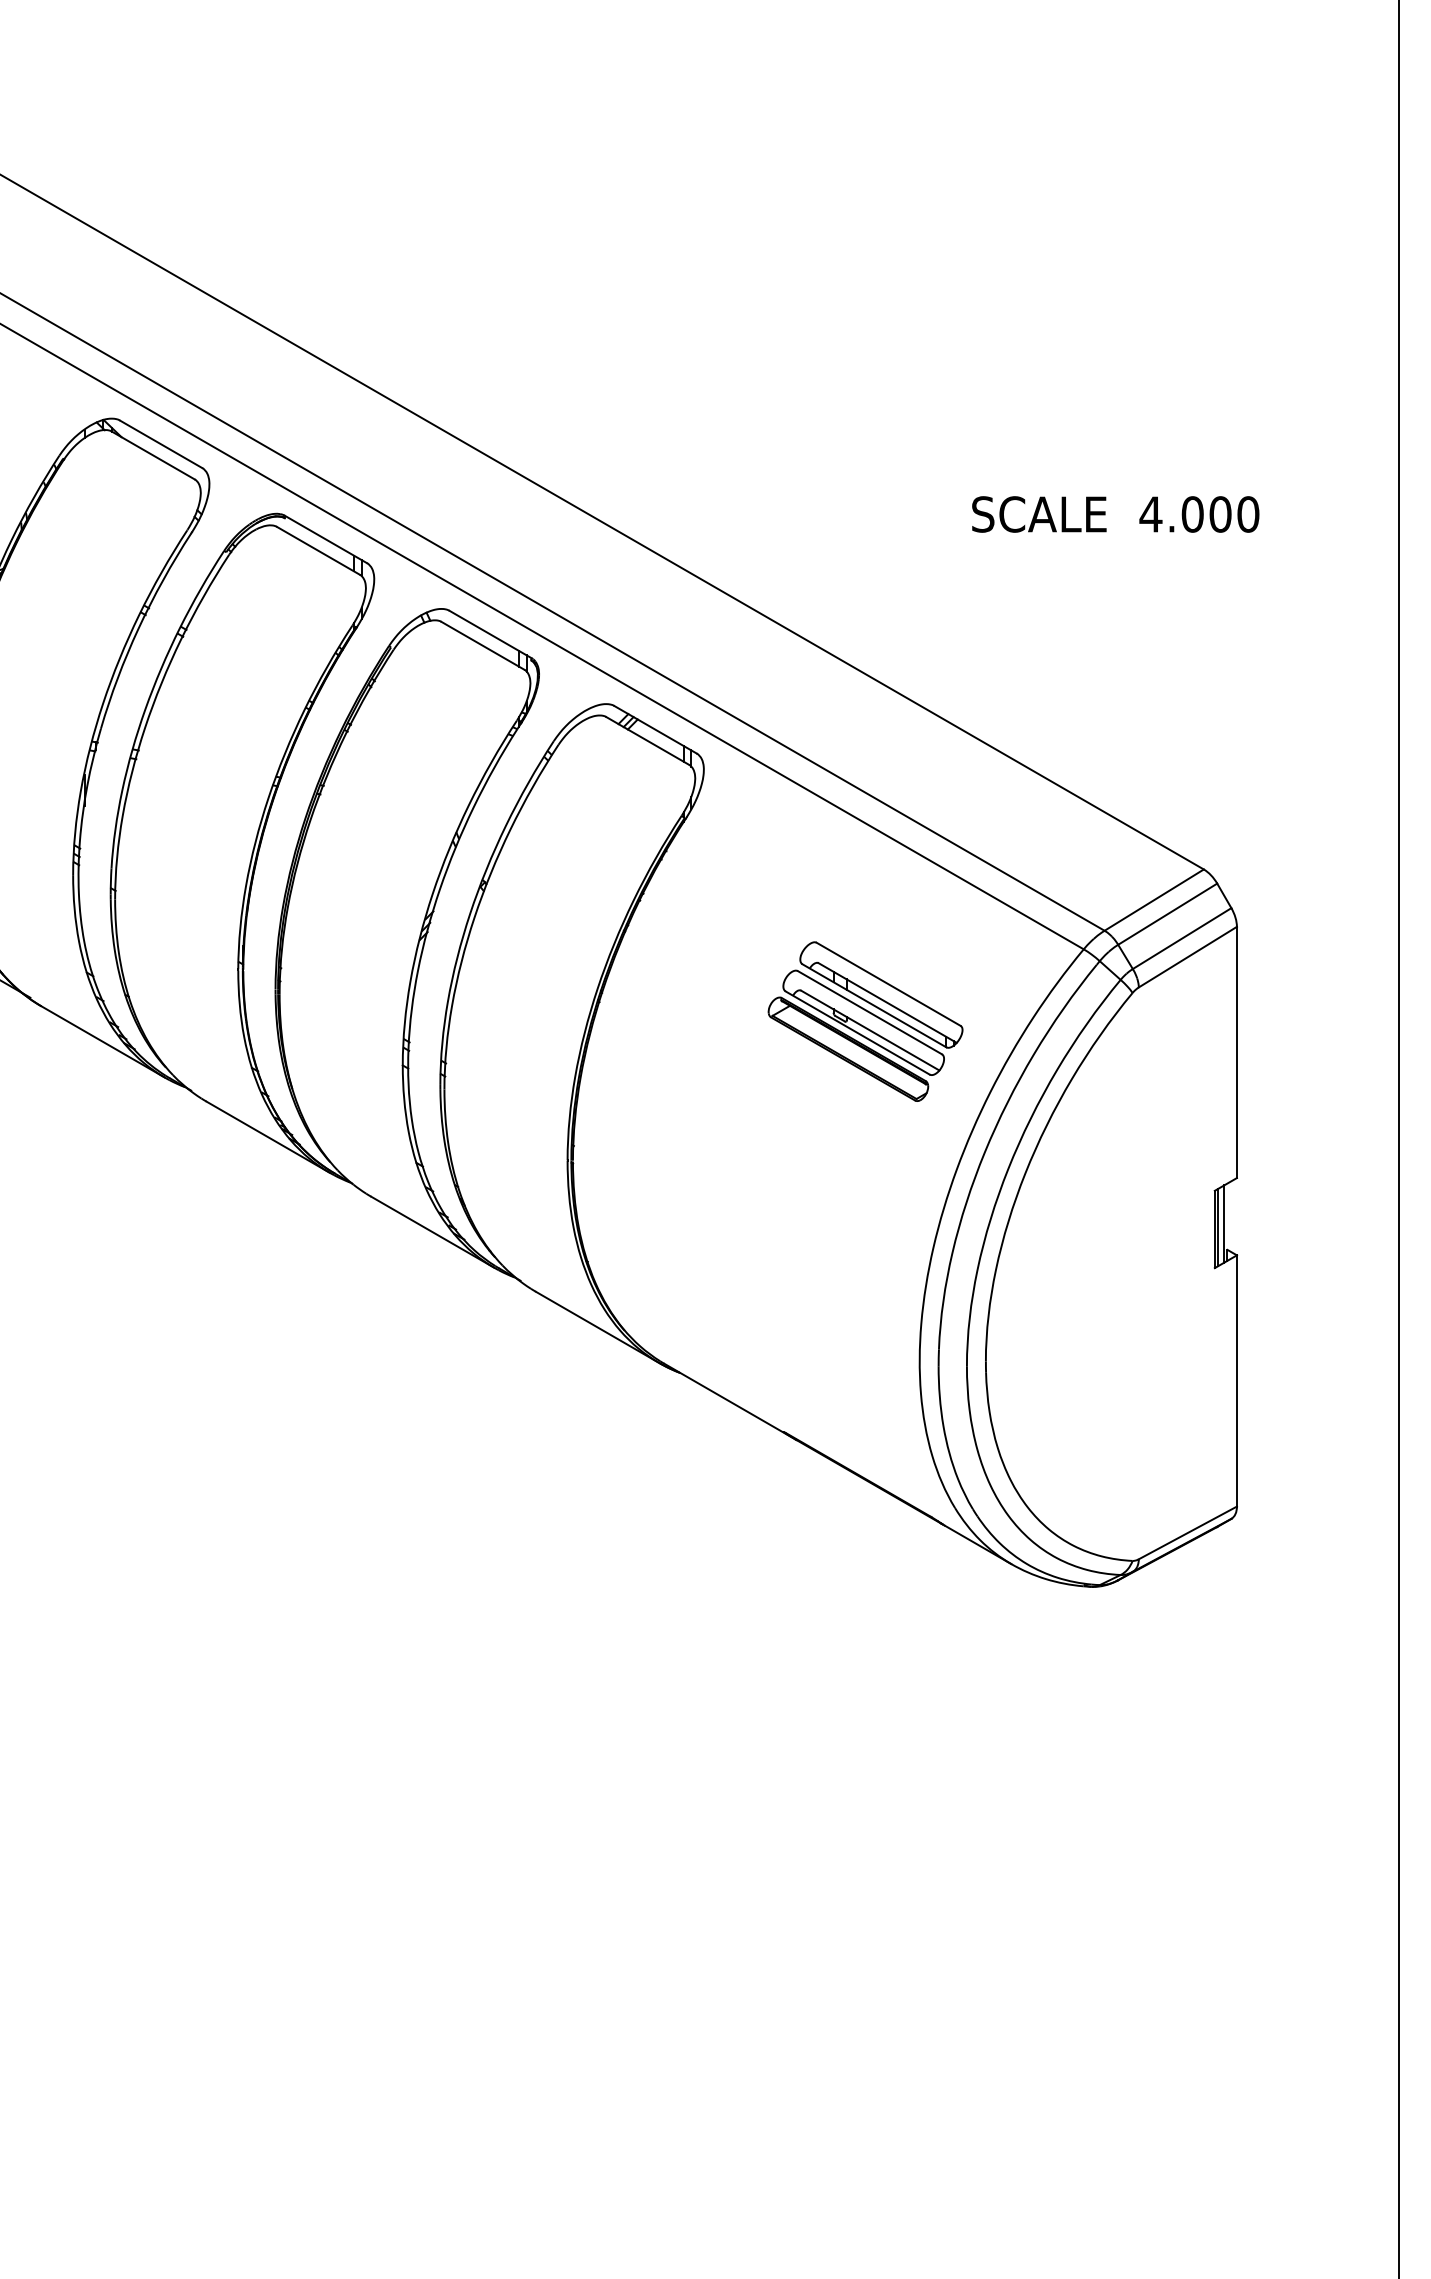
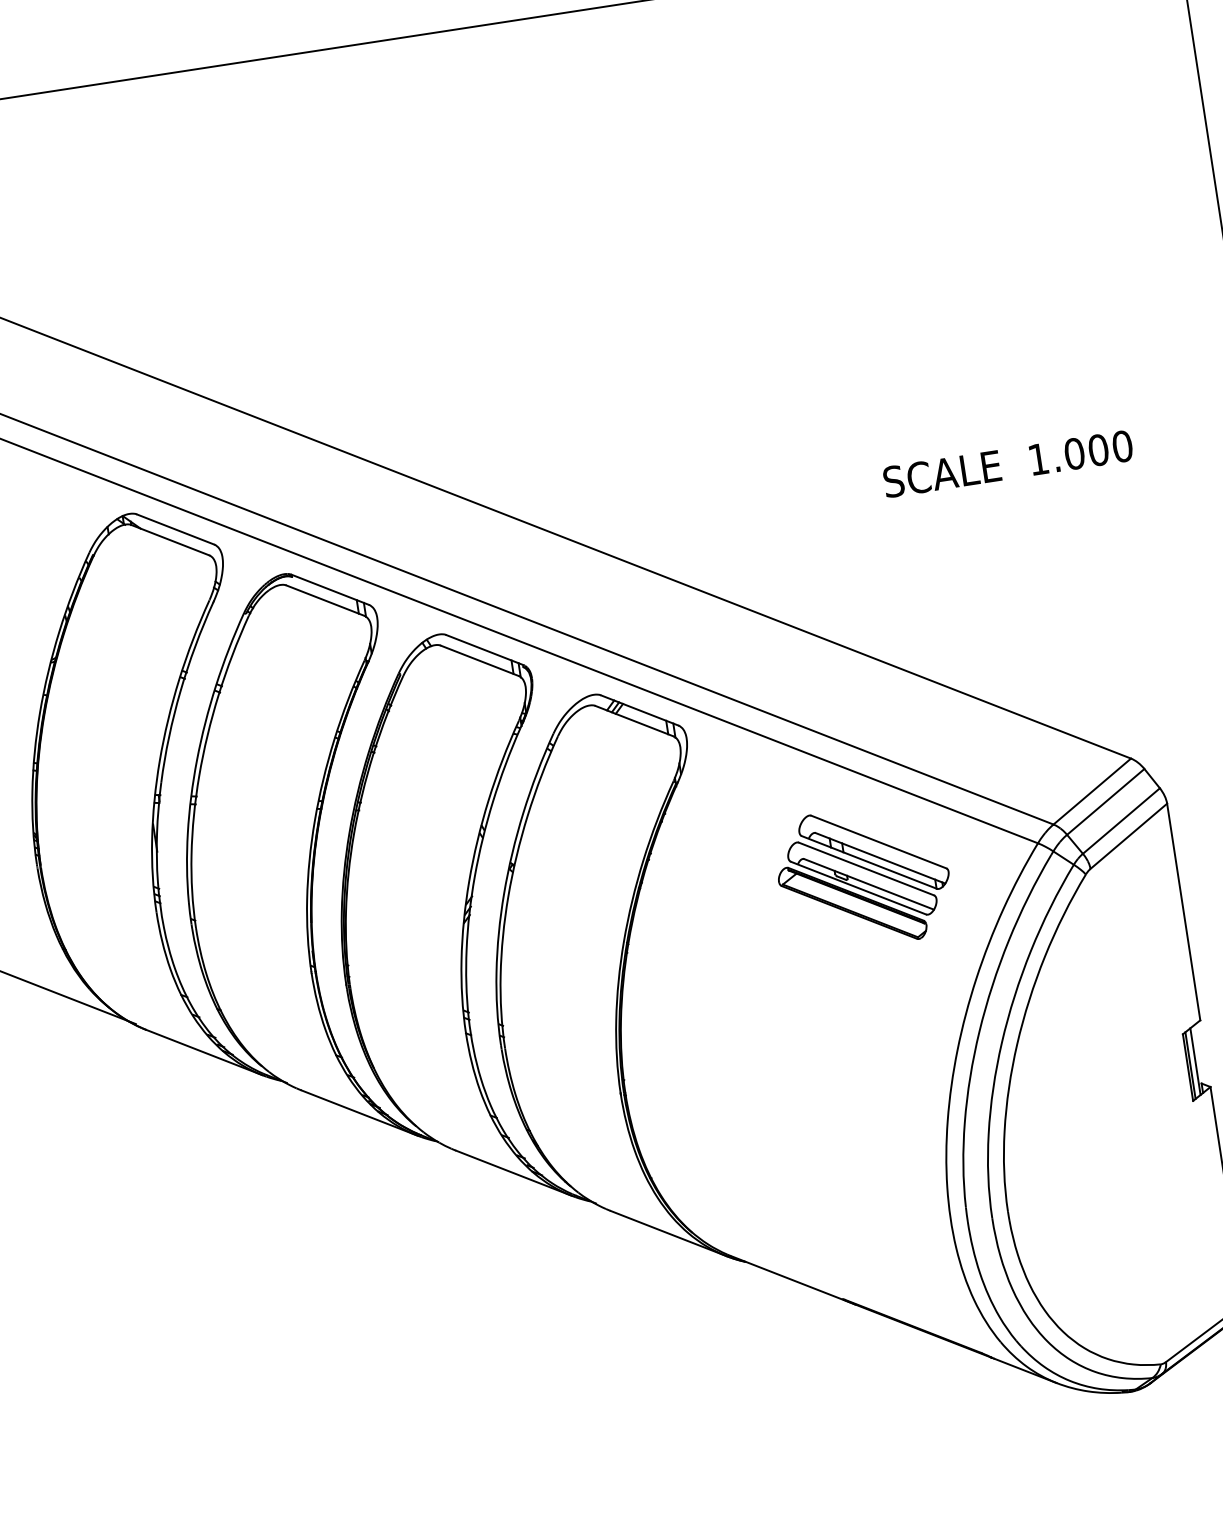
text: (1150, 514) -> (1038, 459), 4.000 -> 1.000
part: (865, 1021) -> (863, 877), moved

